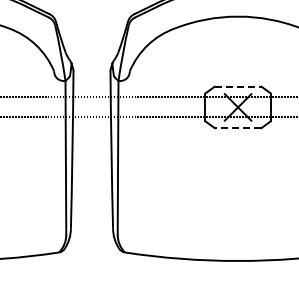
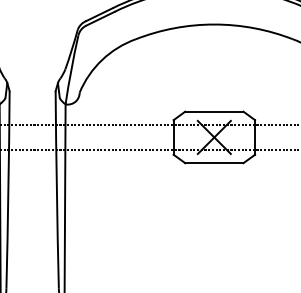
line: (238, 86) -> (214, 111), dashed -> solid
line: (237, 128) -> (213, 163), dashed -> solid

